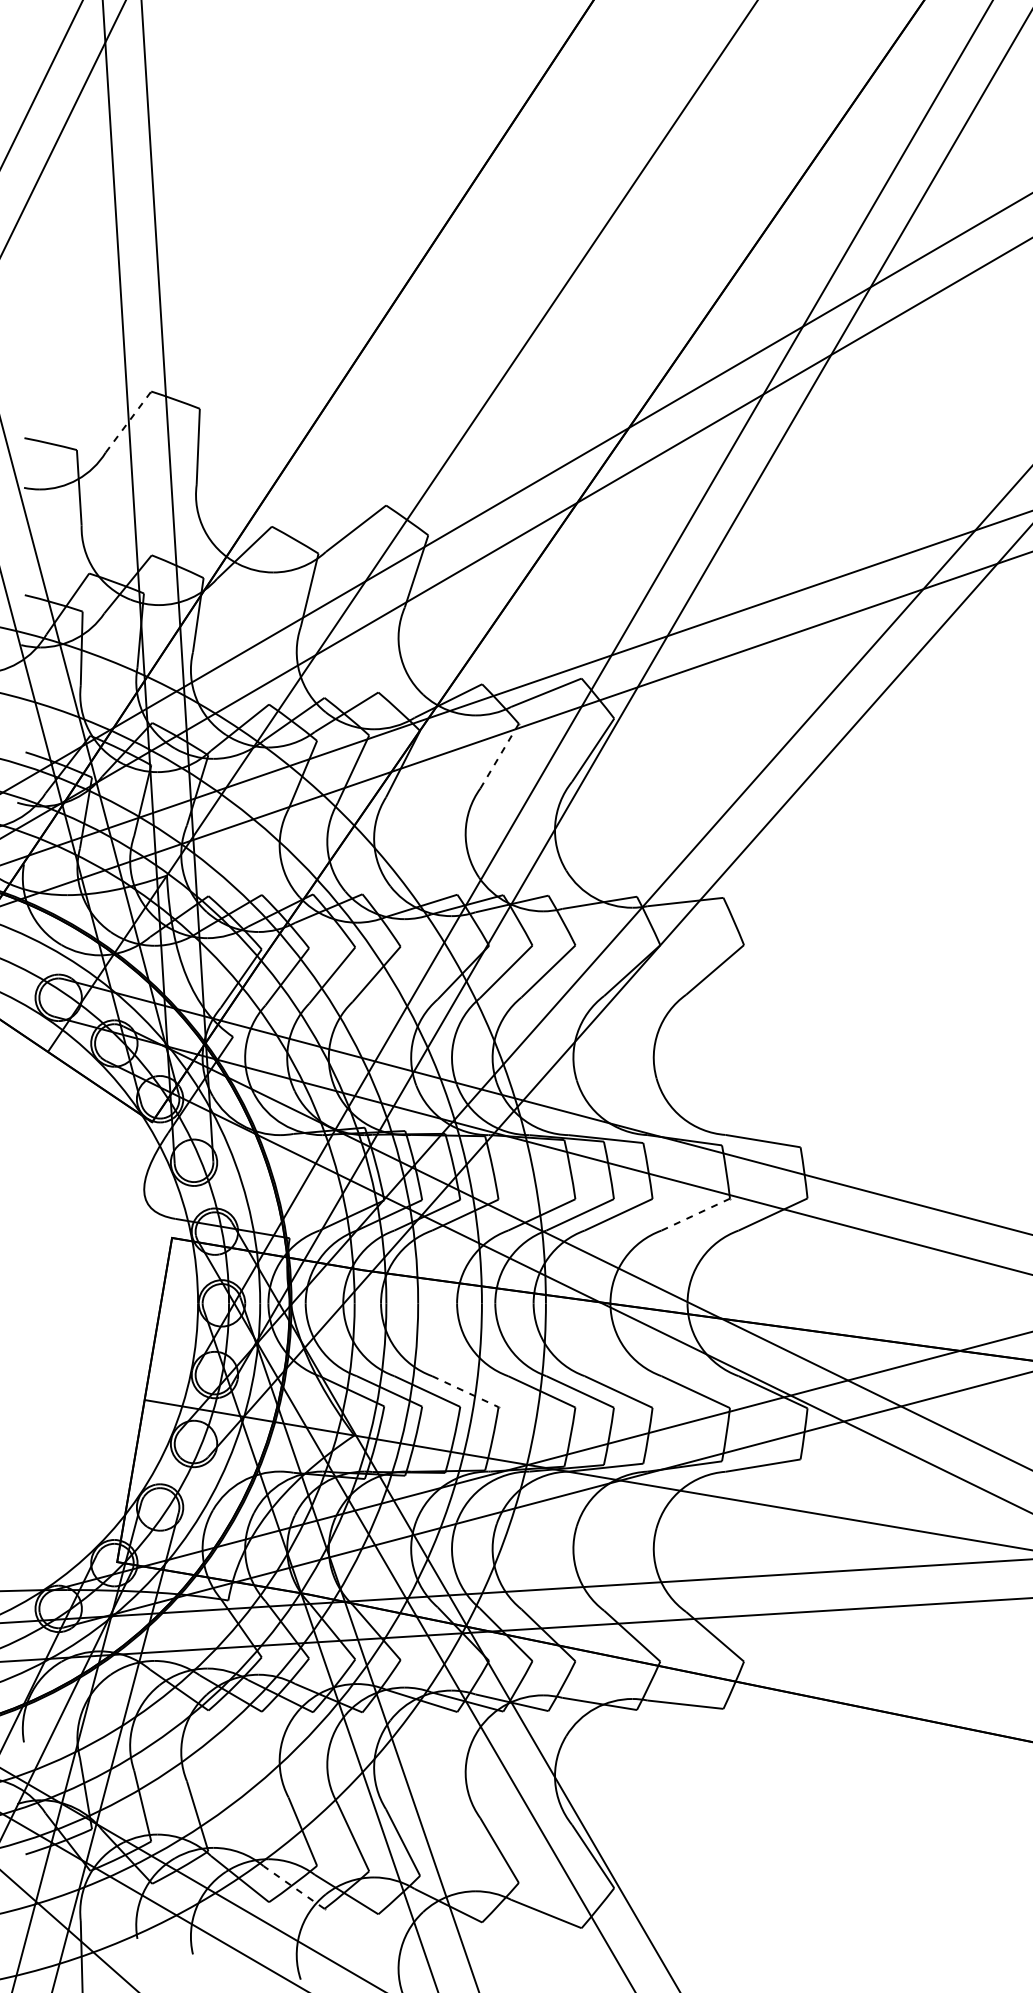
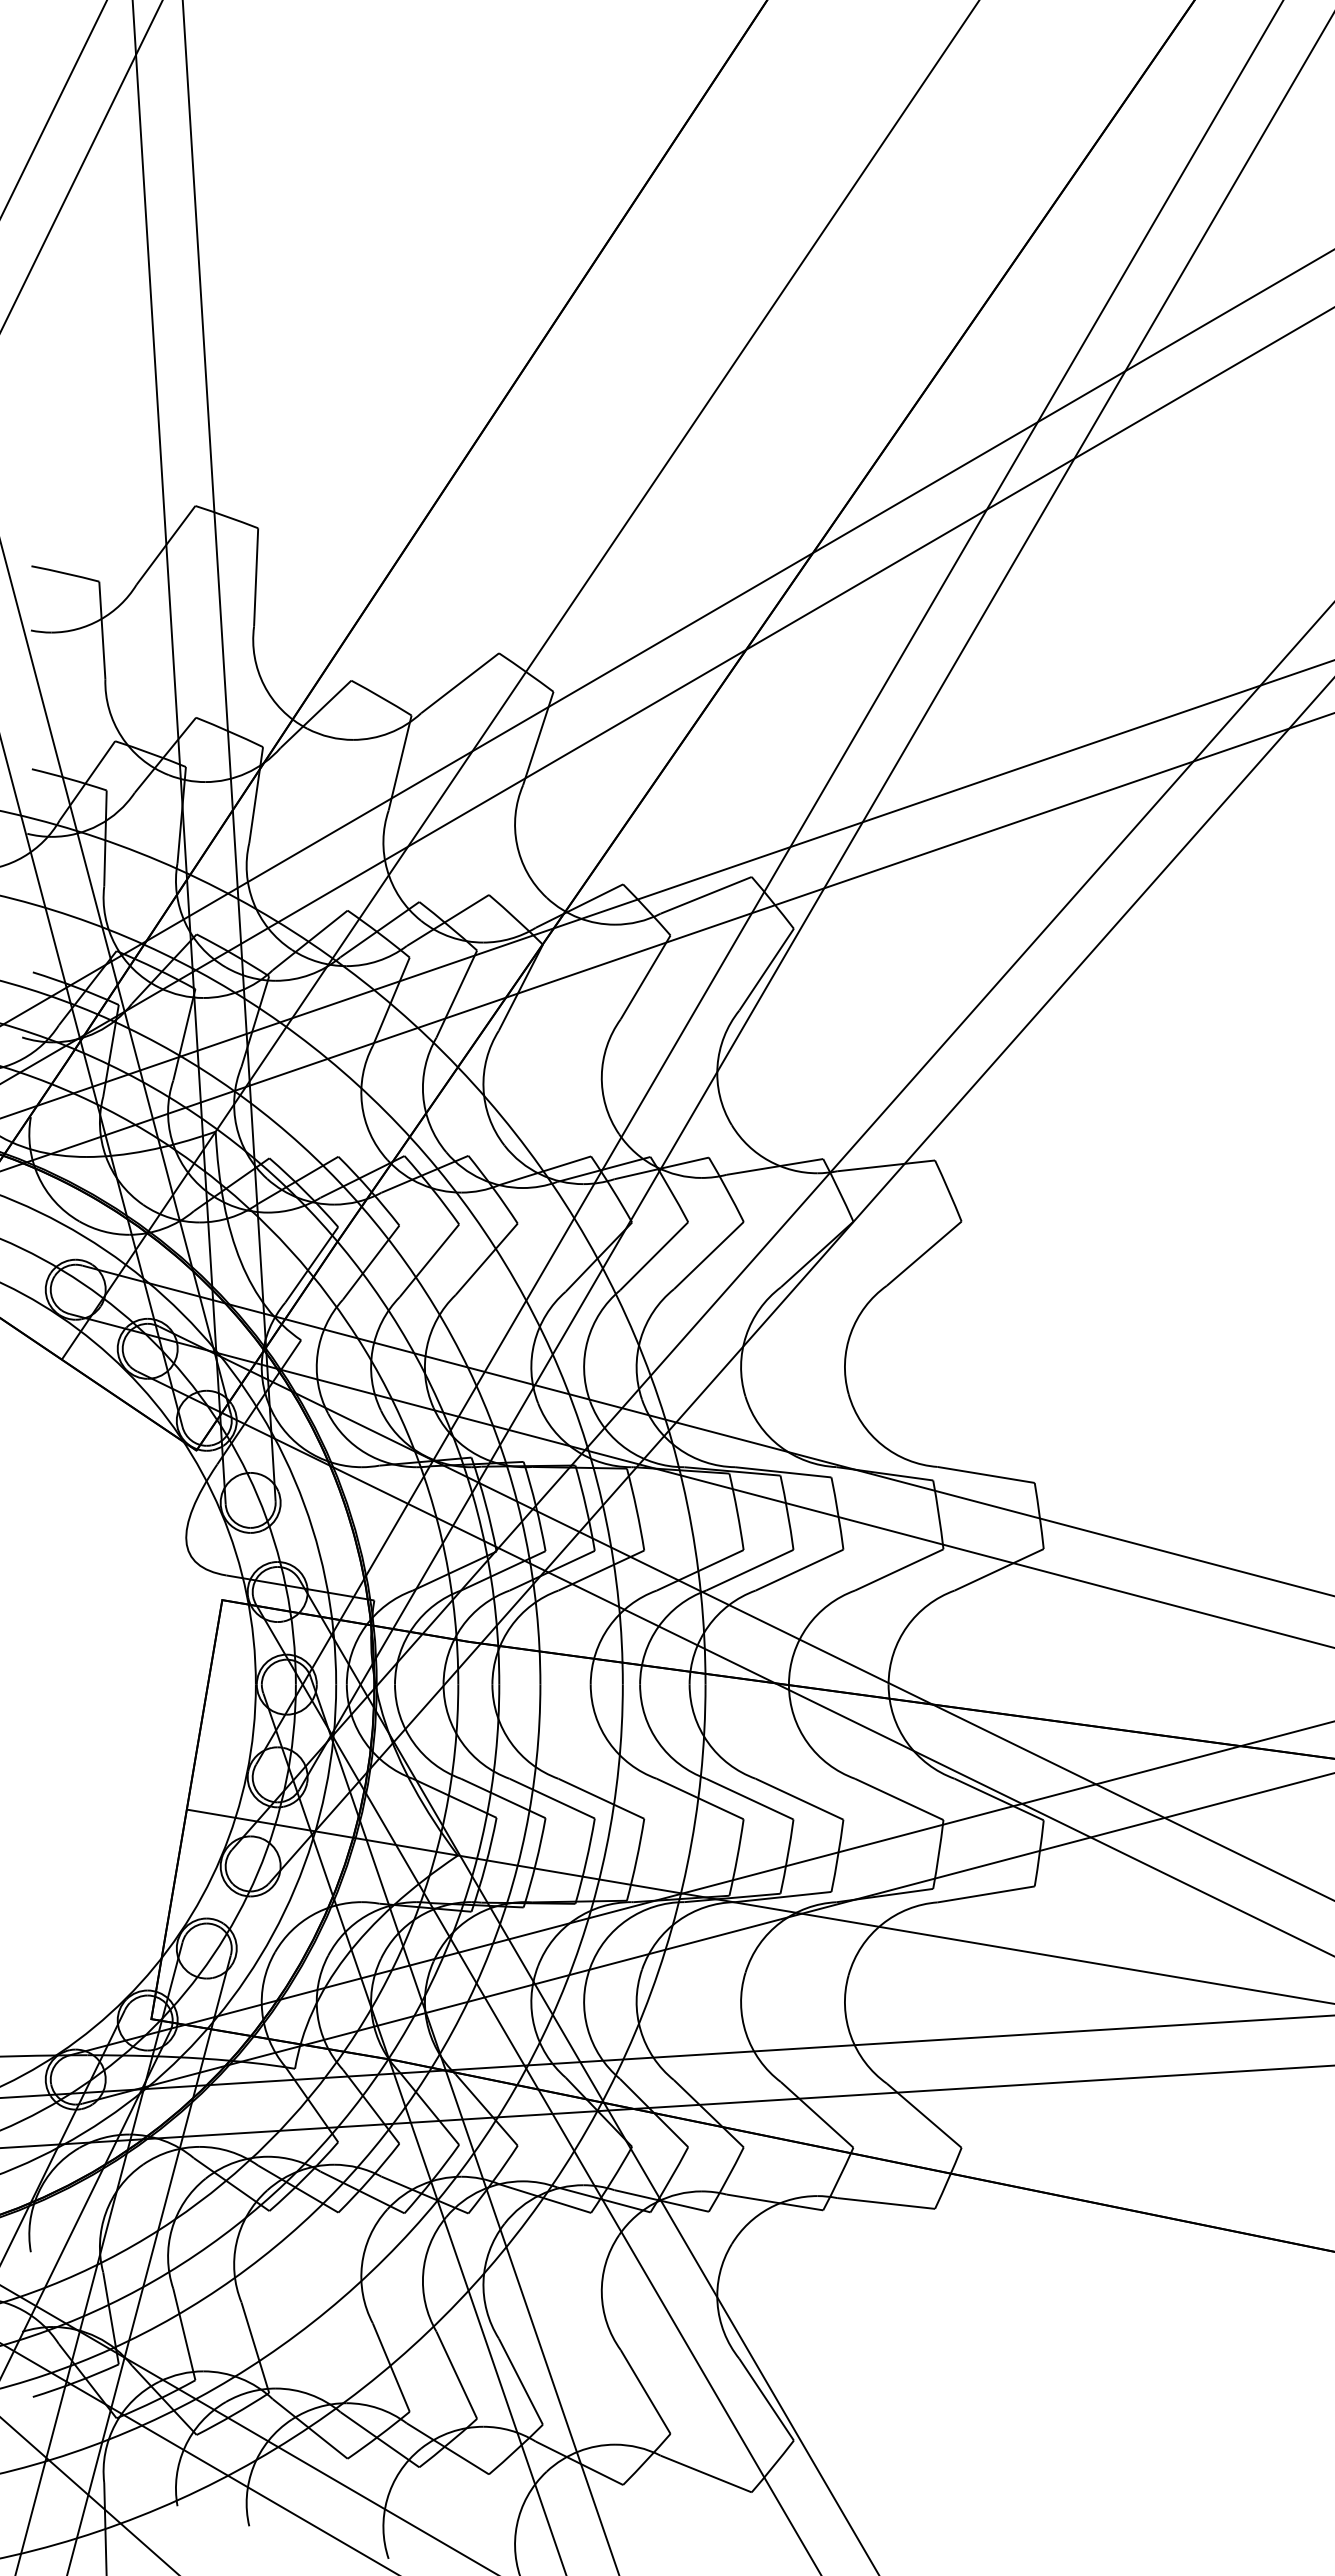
line: (128, 422) -> (166, 545), dashed -> solid
line: (499, 756) -> (645, 977), dashed -> solid
line: (695, 1214) -> (899, 1569), dashed -> solid
line: (465, 1391) -> (601, 1798), dashed -> solid
line: (294, 1888) -> (380, 2440), dashed -> solid

